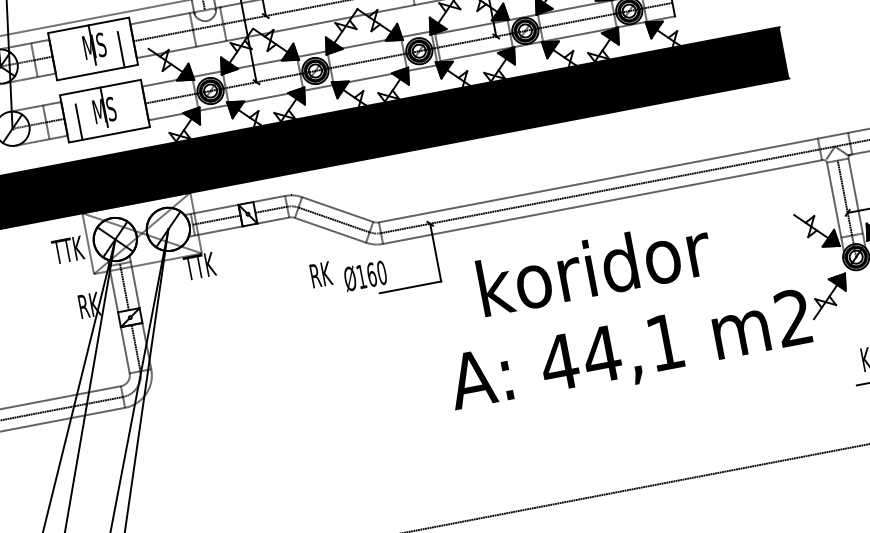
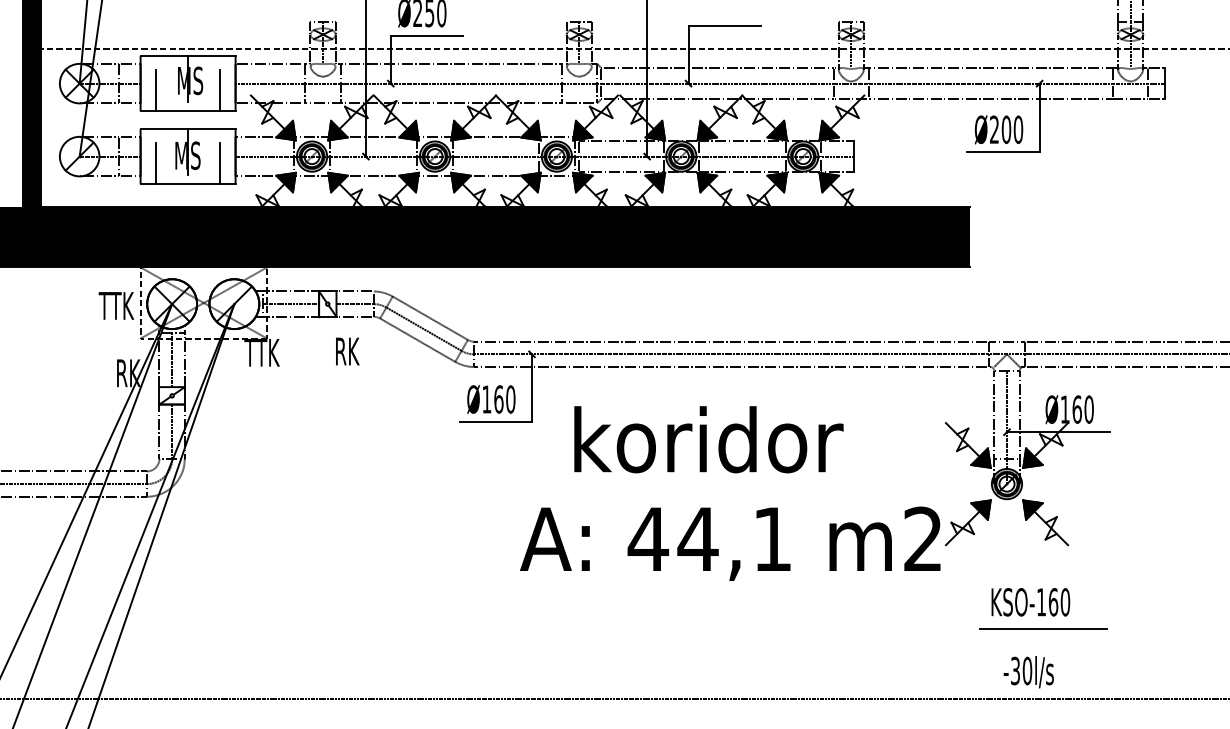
line: (67, 59) -> (156, 90), added
line: (132, 111) -> (219, 163), added
text: (321, 274) -> (347, 351), moved
text: (365, 275) -> (491, 398), moved

